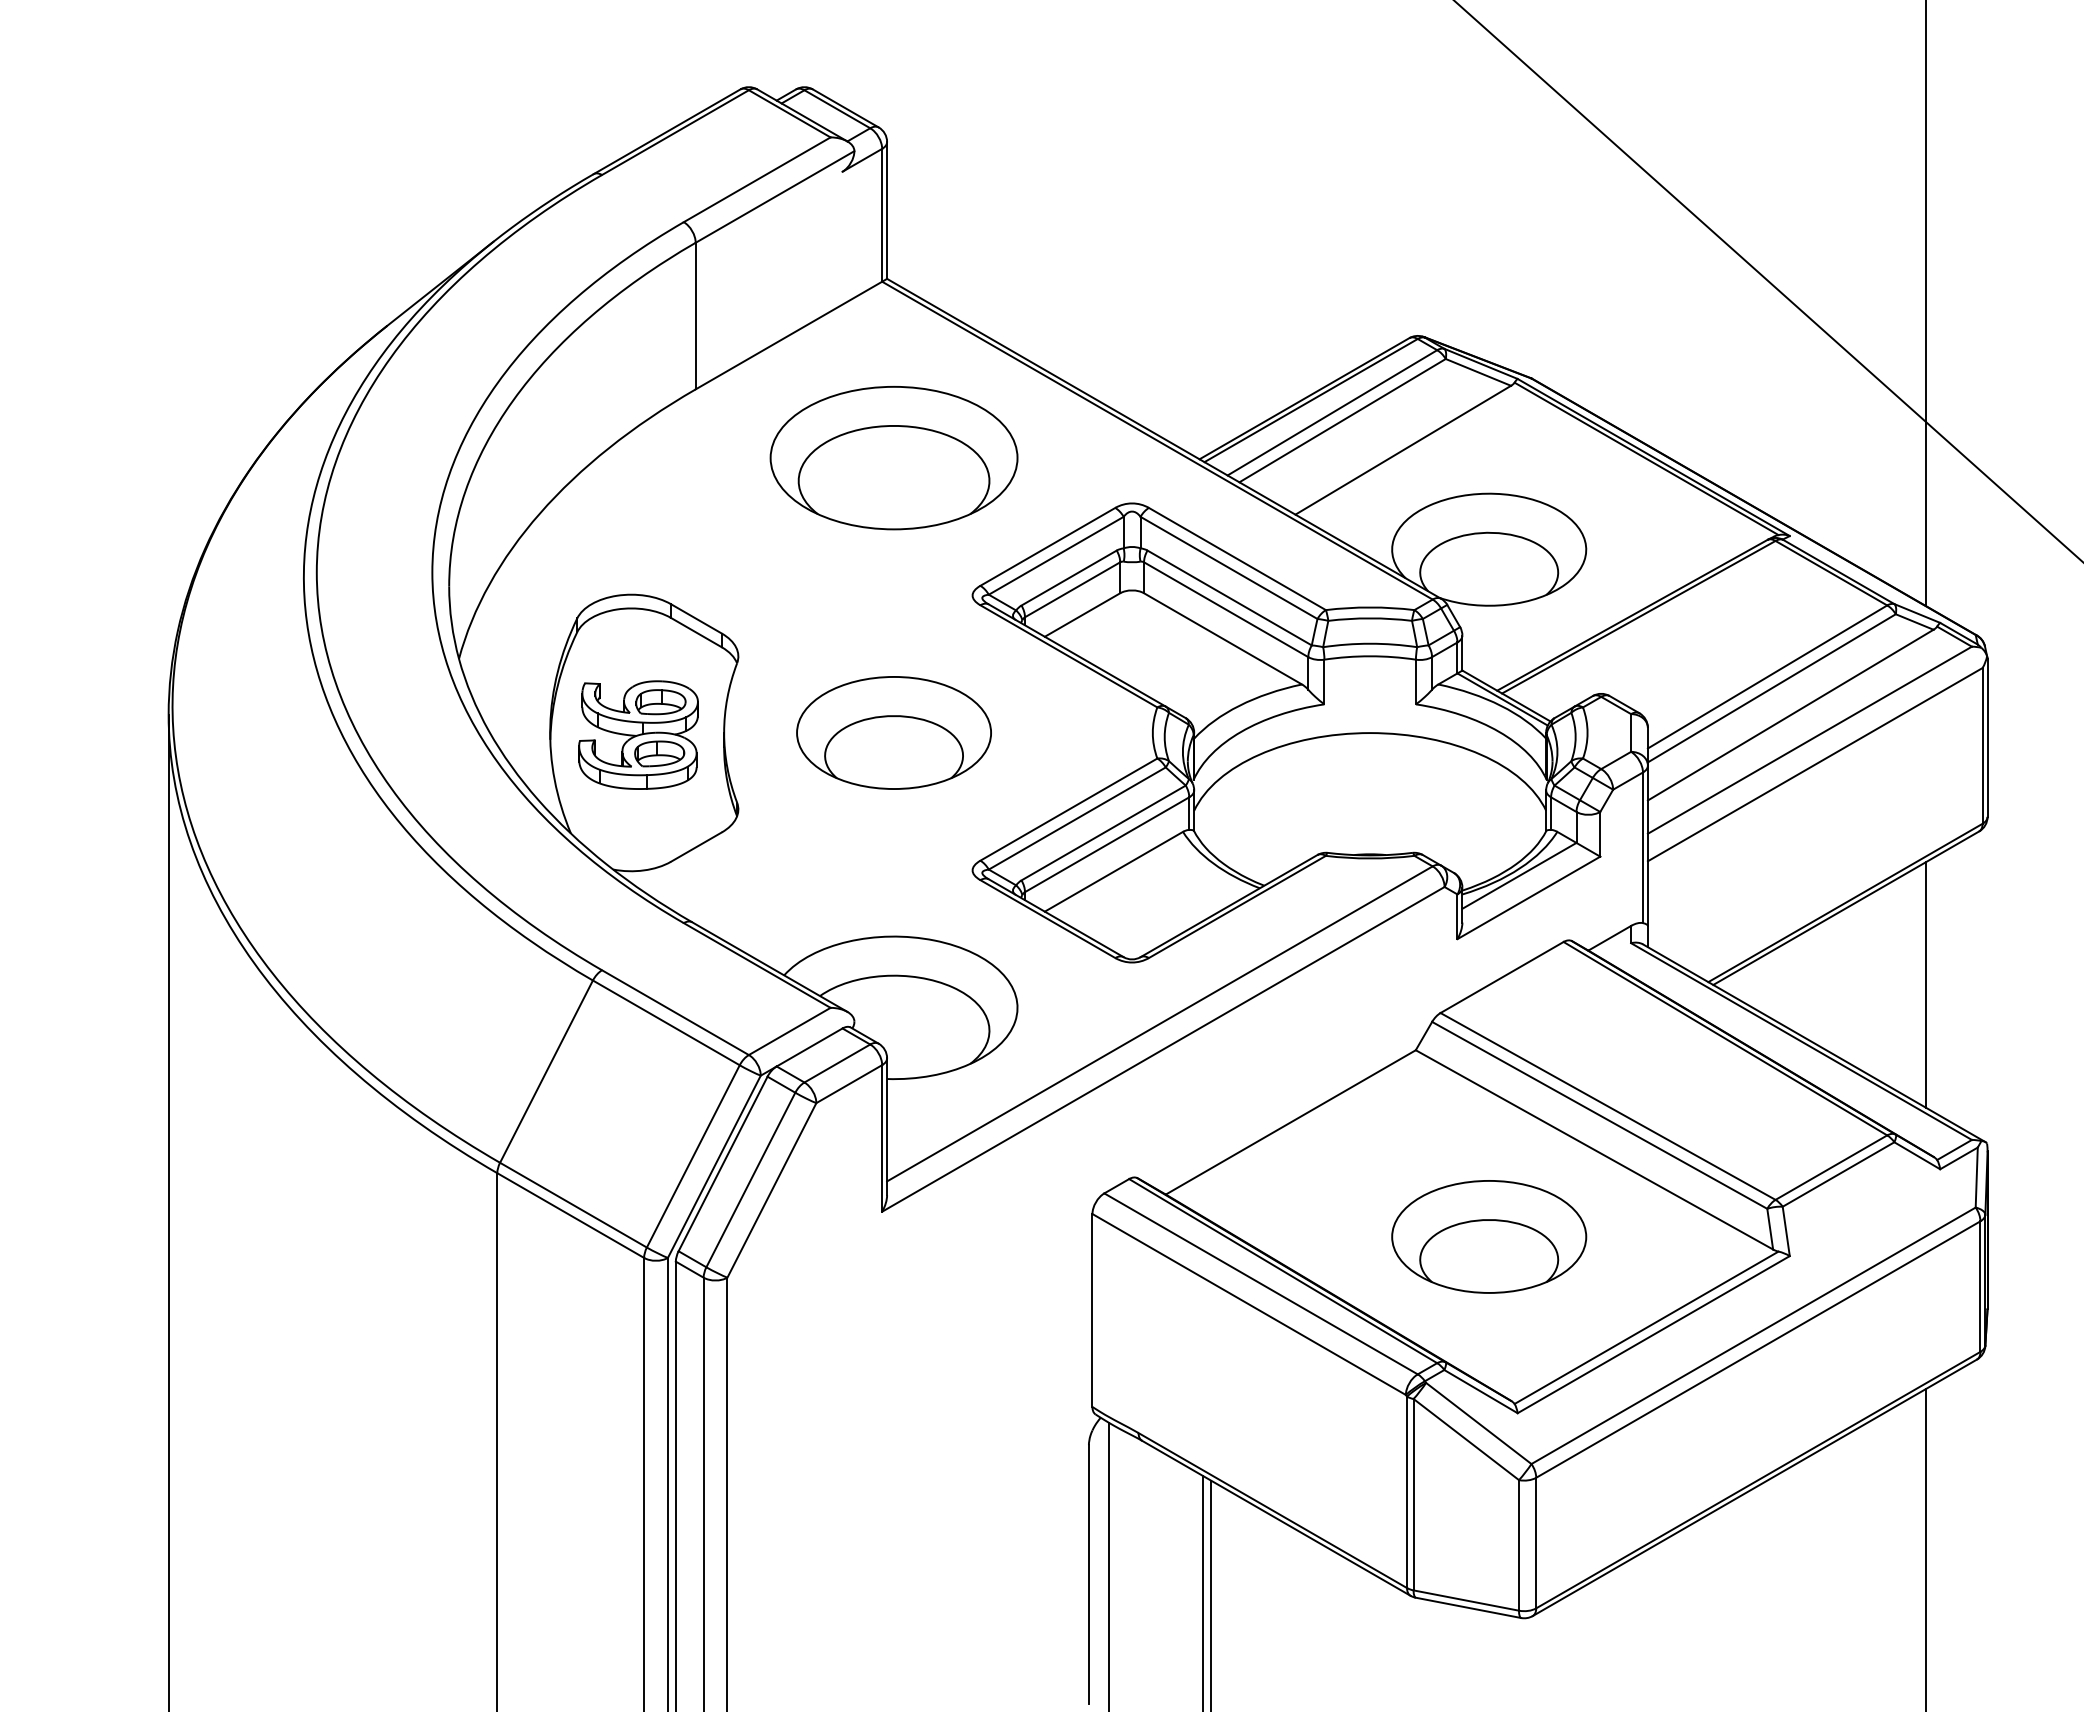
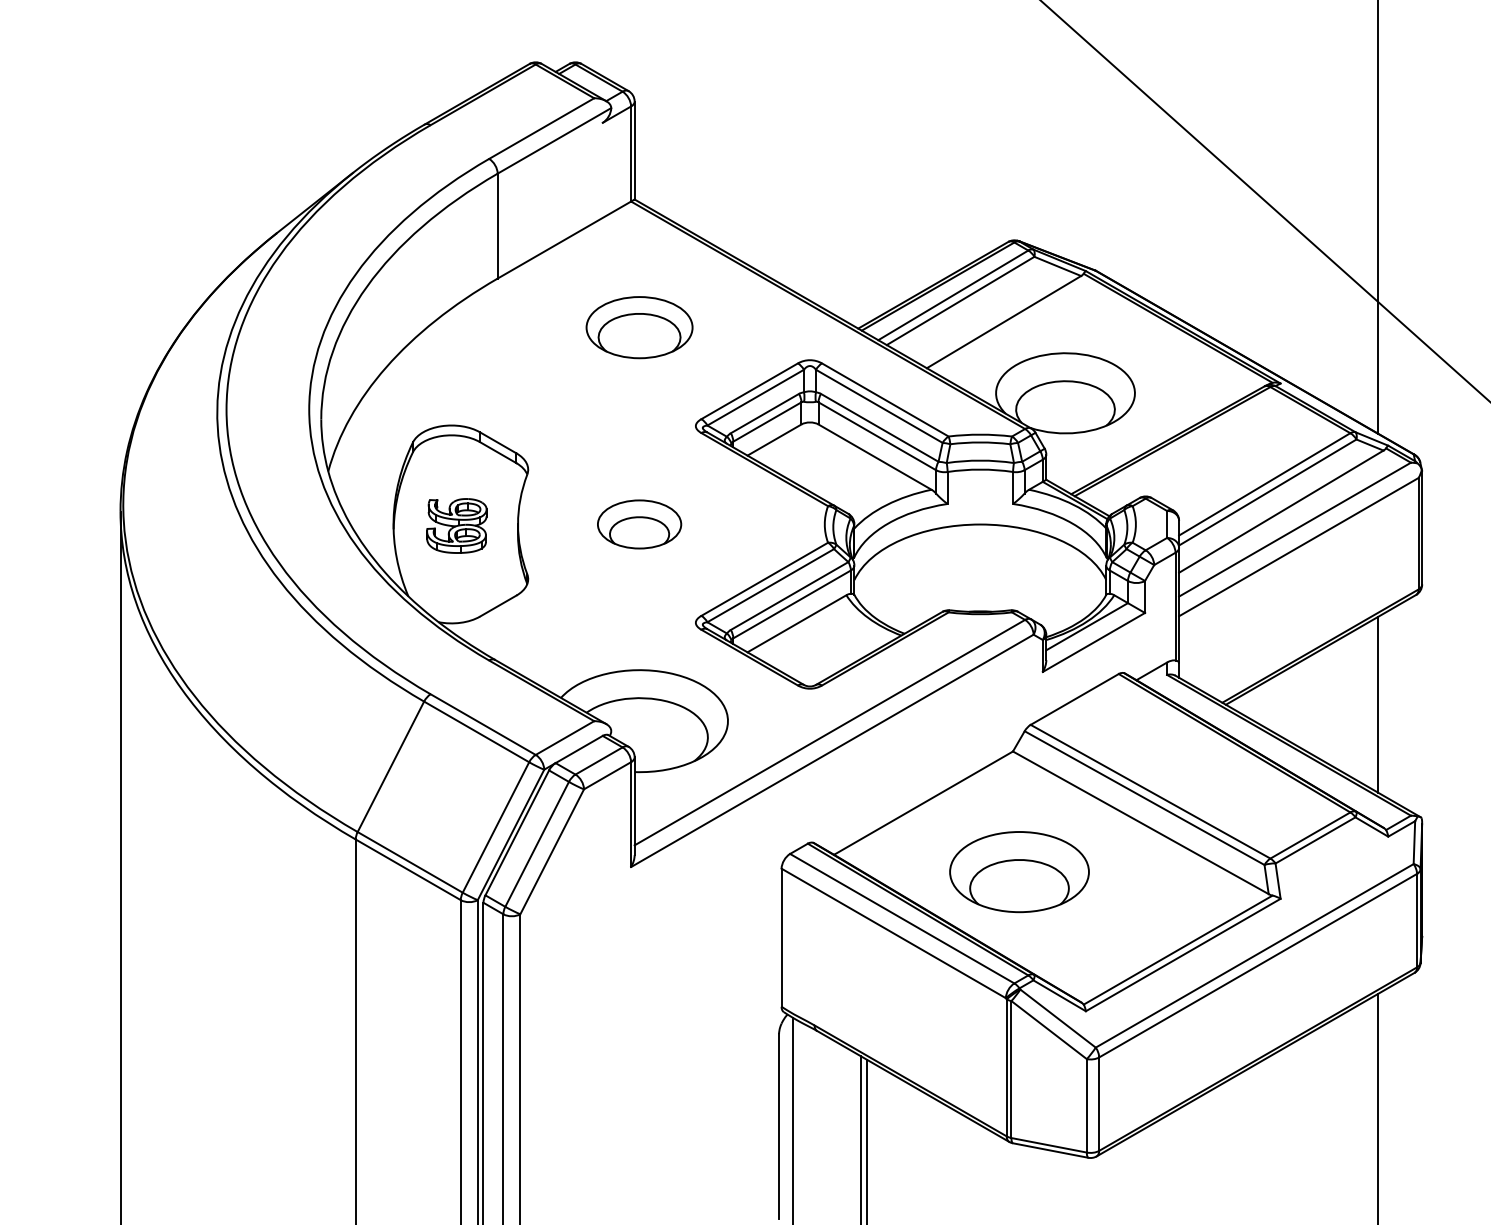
part: (893, 457) -> (639, 327), size x0.6
part: (893, 733) -> (639, 524), size x0.6
part: (638, 734) -> (456, 525), size x0.7
part: (1489, 1237) -> (1019, 872), moved

